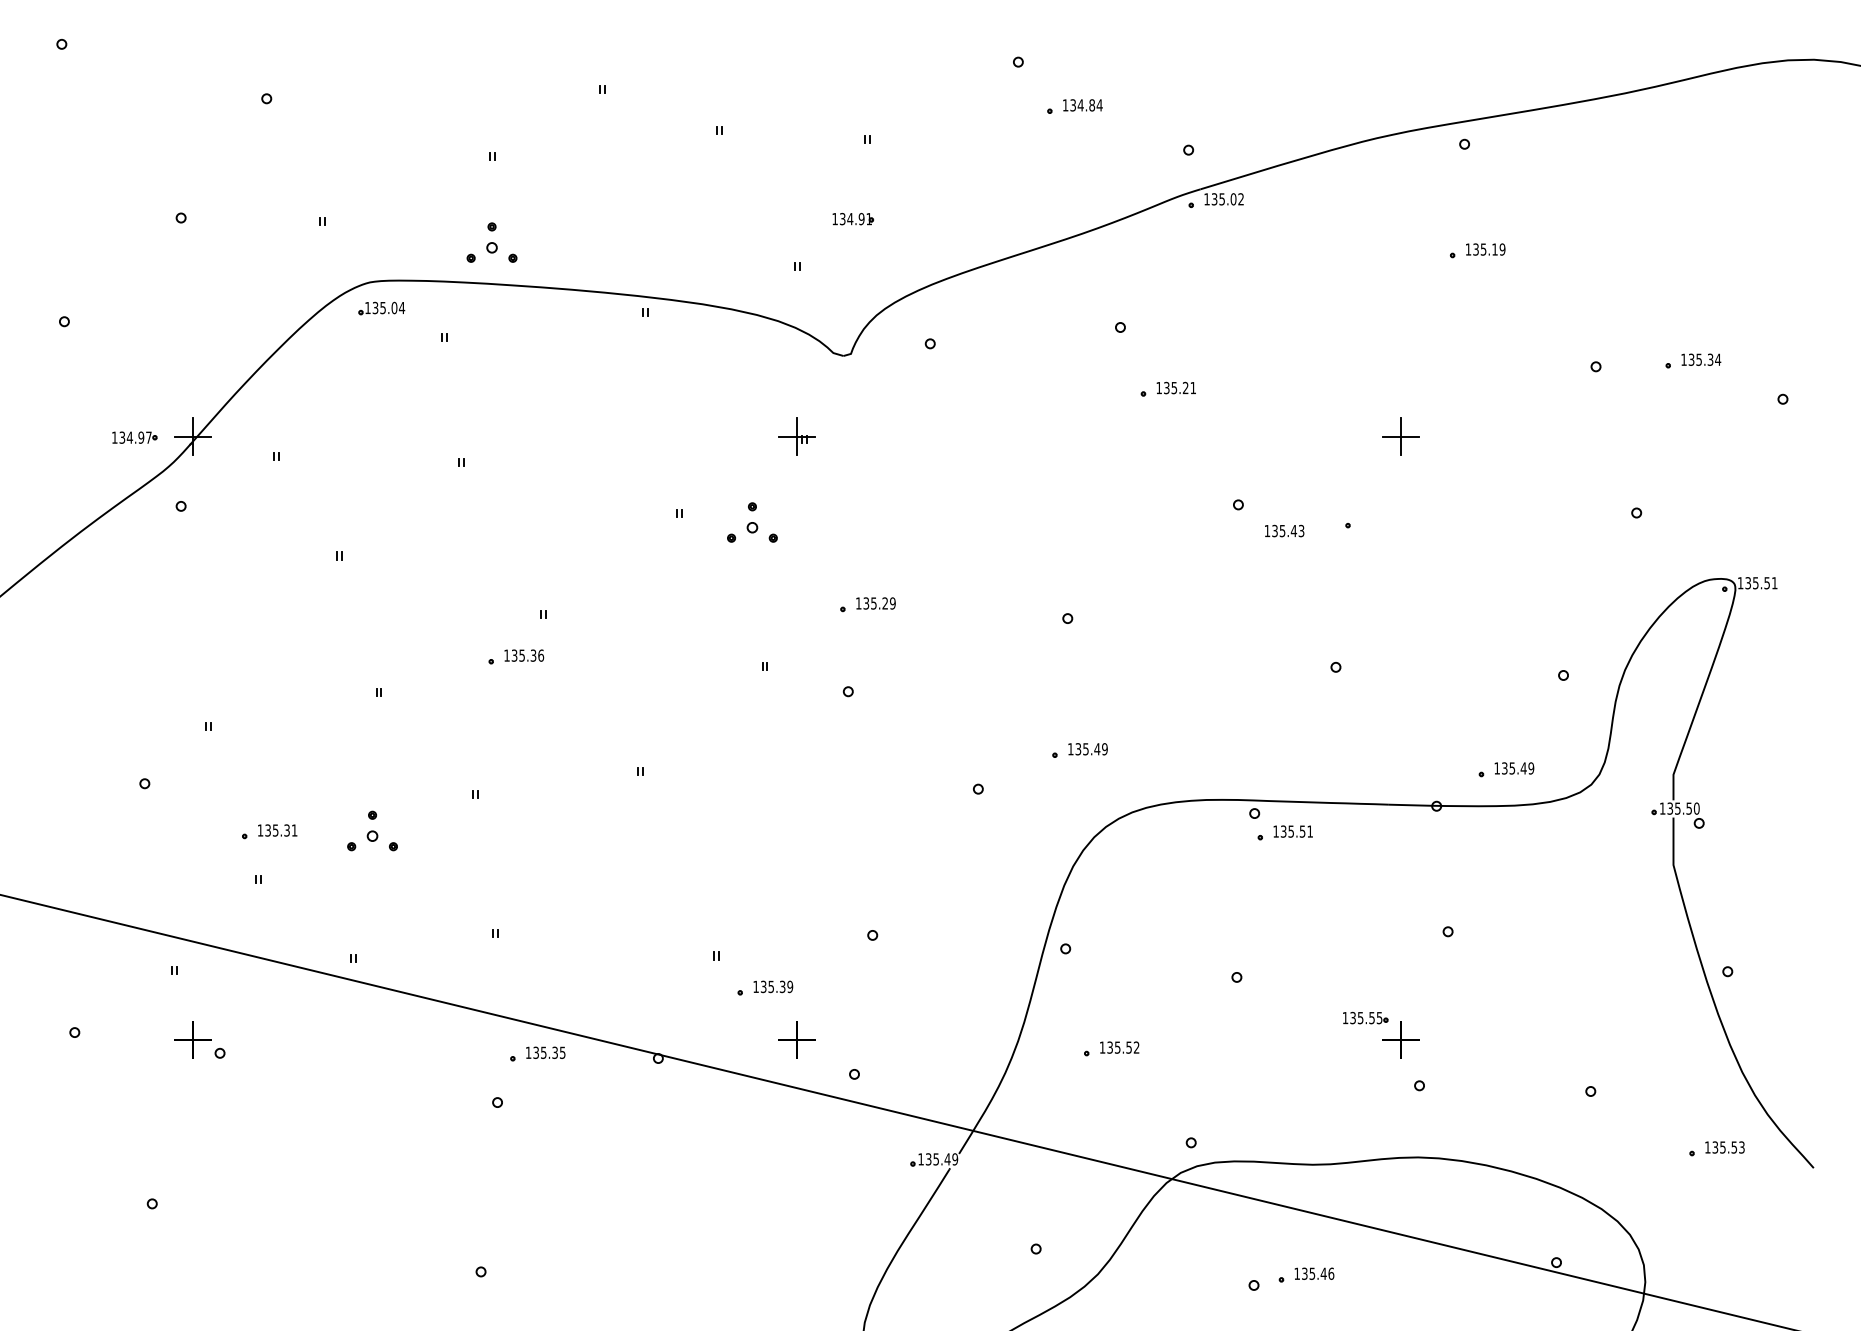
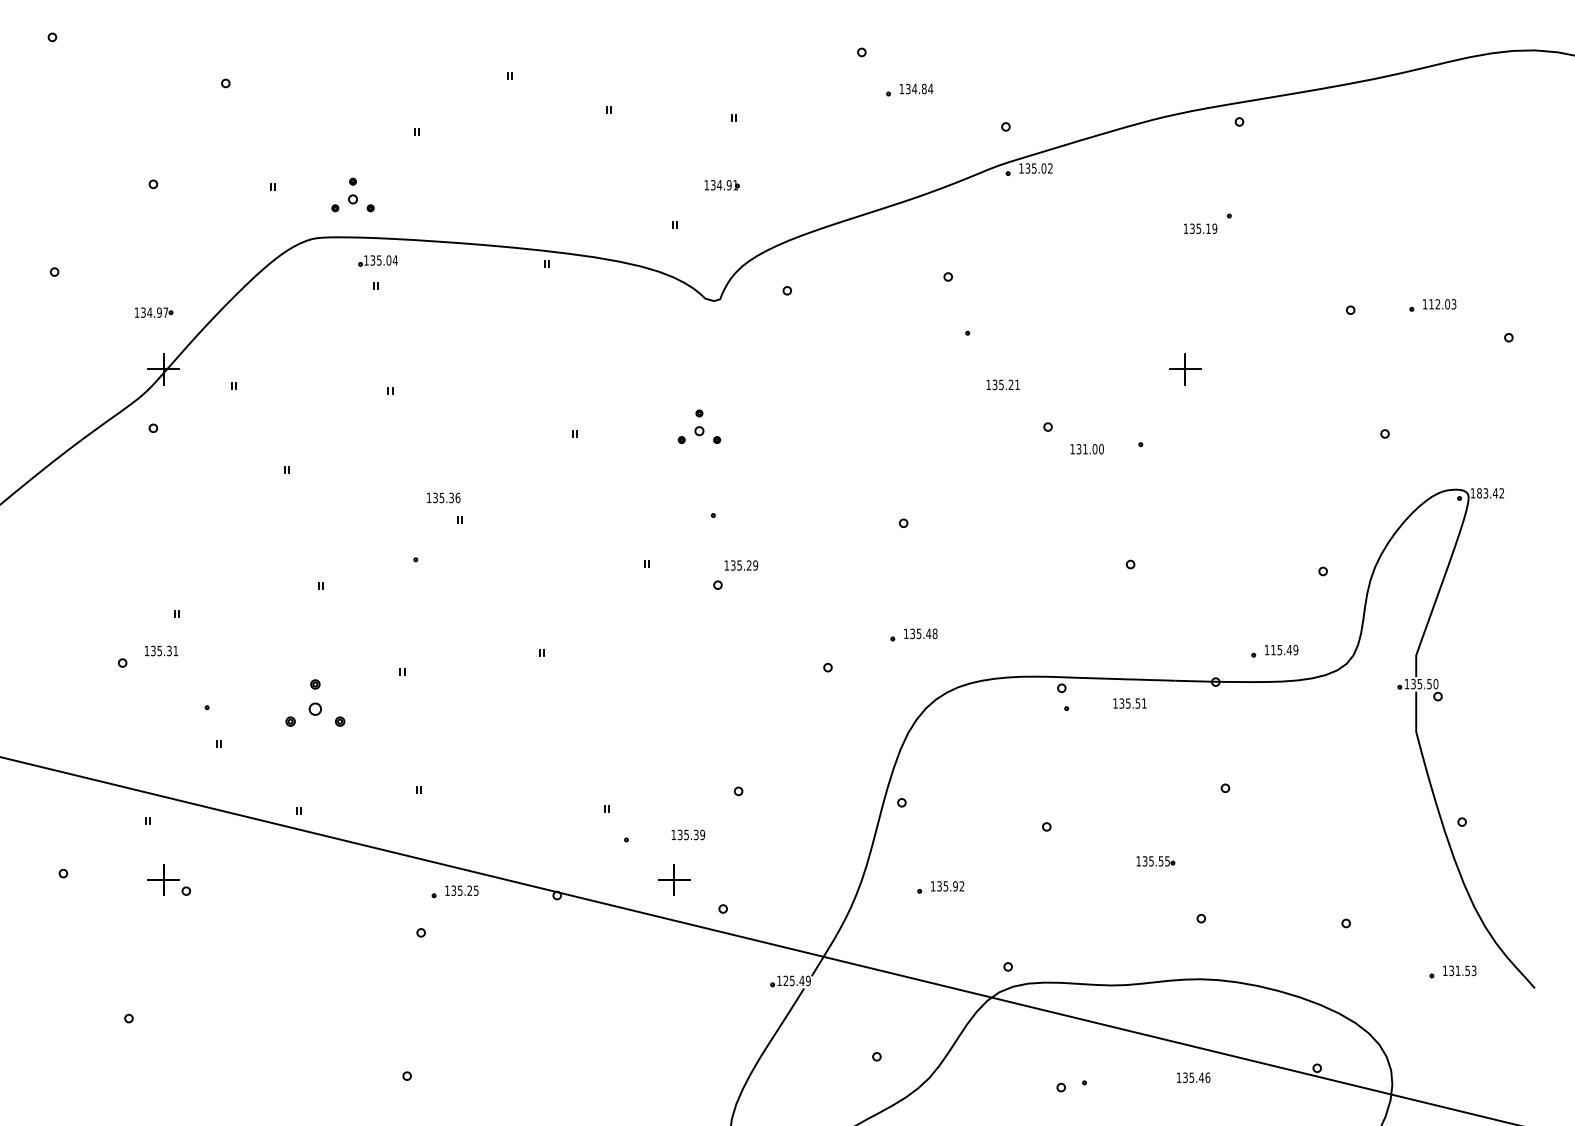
part: (491, 242) -> (352, 194), moved
text: (1485, 249) -> (1200, 228), moved
part: (381, 308) -> (377, 260), moved
text: (1704, 359) -> (1442, 304), 135.34 -> 112.03
text: (1175, 387) -> (1002, 384), moved
part: (796, 436) -> (674, 369), removed
part: (134, 437) -> (153, 312), moved
part: (752, 522) -> (699, 426), moved
text: (1291, 530) -> (1092, 448), 135.43 -> 131.00
text: (1761, 583) -> (1490, 493), 135.51 -> 183.42
text: (875, 603) -> (740, 565), moved
text: (524, 655) -> (443, 497), moved
text: (1104, 749) -> (934, 634), 135.49 -> 135.48
text: (1504, 768) -> (1273, 650), 135.49 -> 115.49
text: (277, 830) -> (161, 651), moved
part: (372, 830) -> (315, 702), size x1.4
text: (1292, 831) -> (1129, 703), moved
text: (773, 986) -> (688, 834), moved
part: (1400, 1039) -> (1185, 879), removed
text: (1128, 1047) -> (955, 886), 135.52 -> 135.92
text: (554, 1052) -> (469, 890), 135.35 -> 135.25
text: (1722, 1147) -> (1457, 970), 135.53 -> 131.53
text: (928, 1159) -> (785, 981), 135.49 -> 125.49
text: (1314, 1273) -> (1193, 1077), moved

